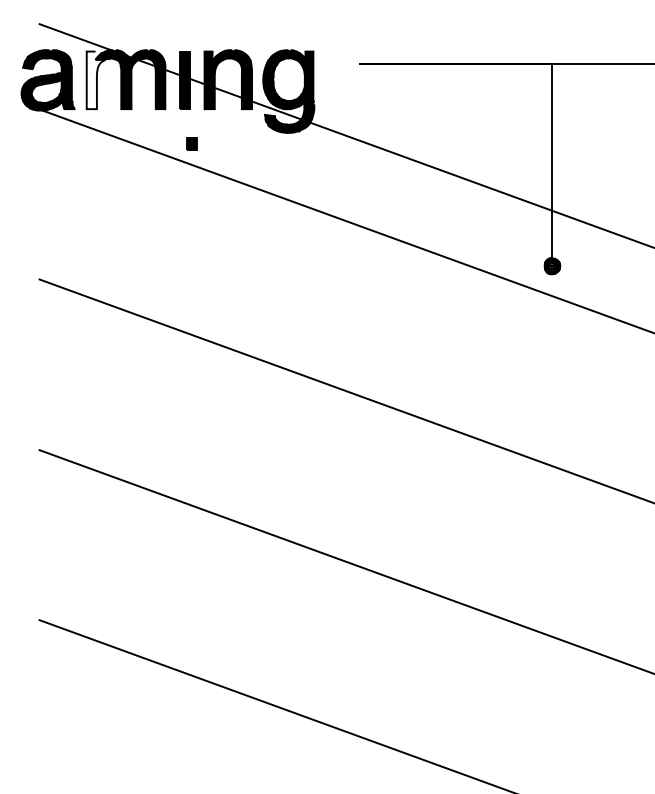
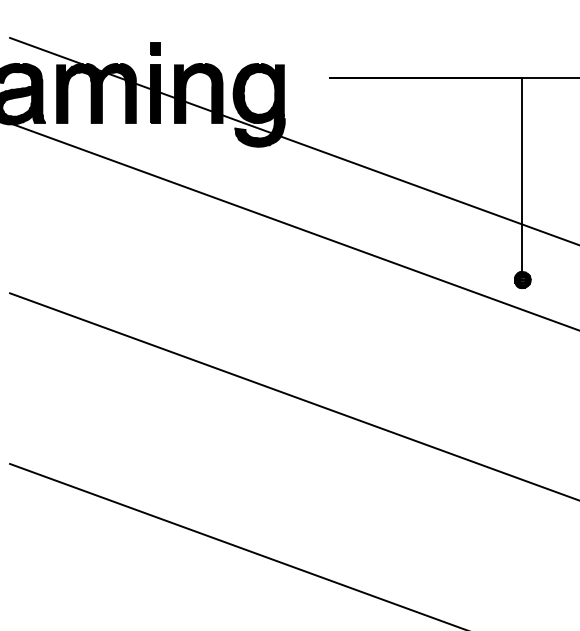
fill: (95, 80) -> (65, 94), added
part: (191, 143) -> (154, 48), moved

